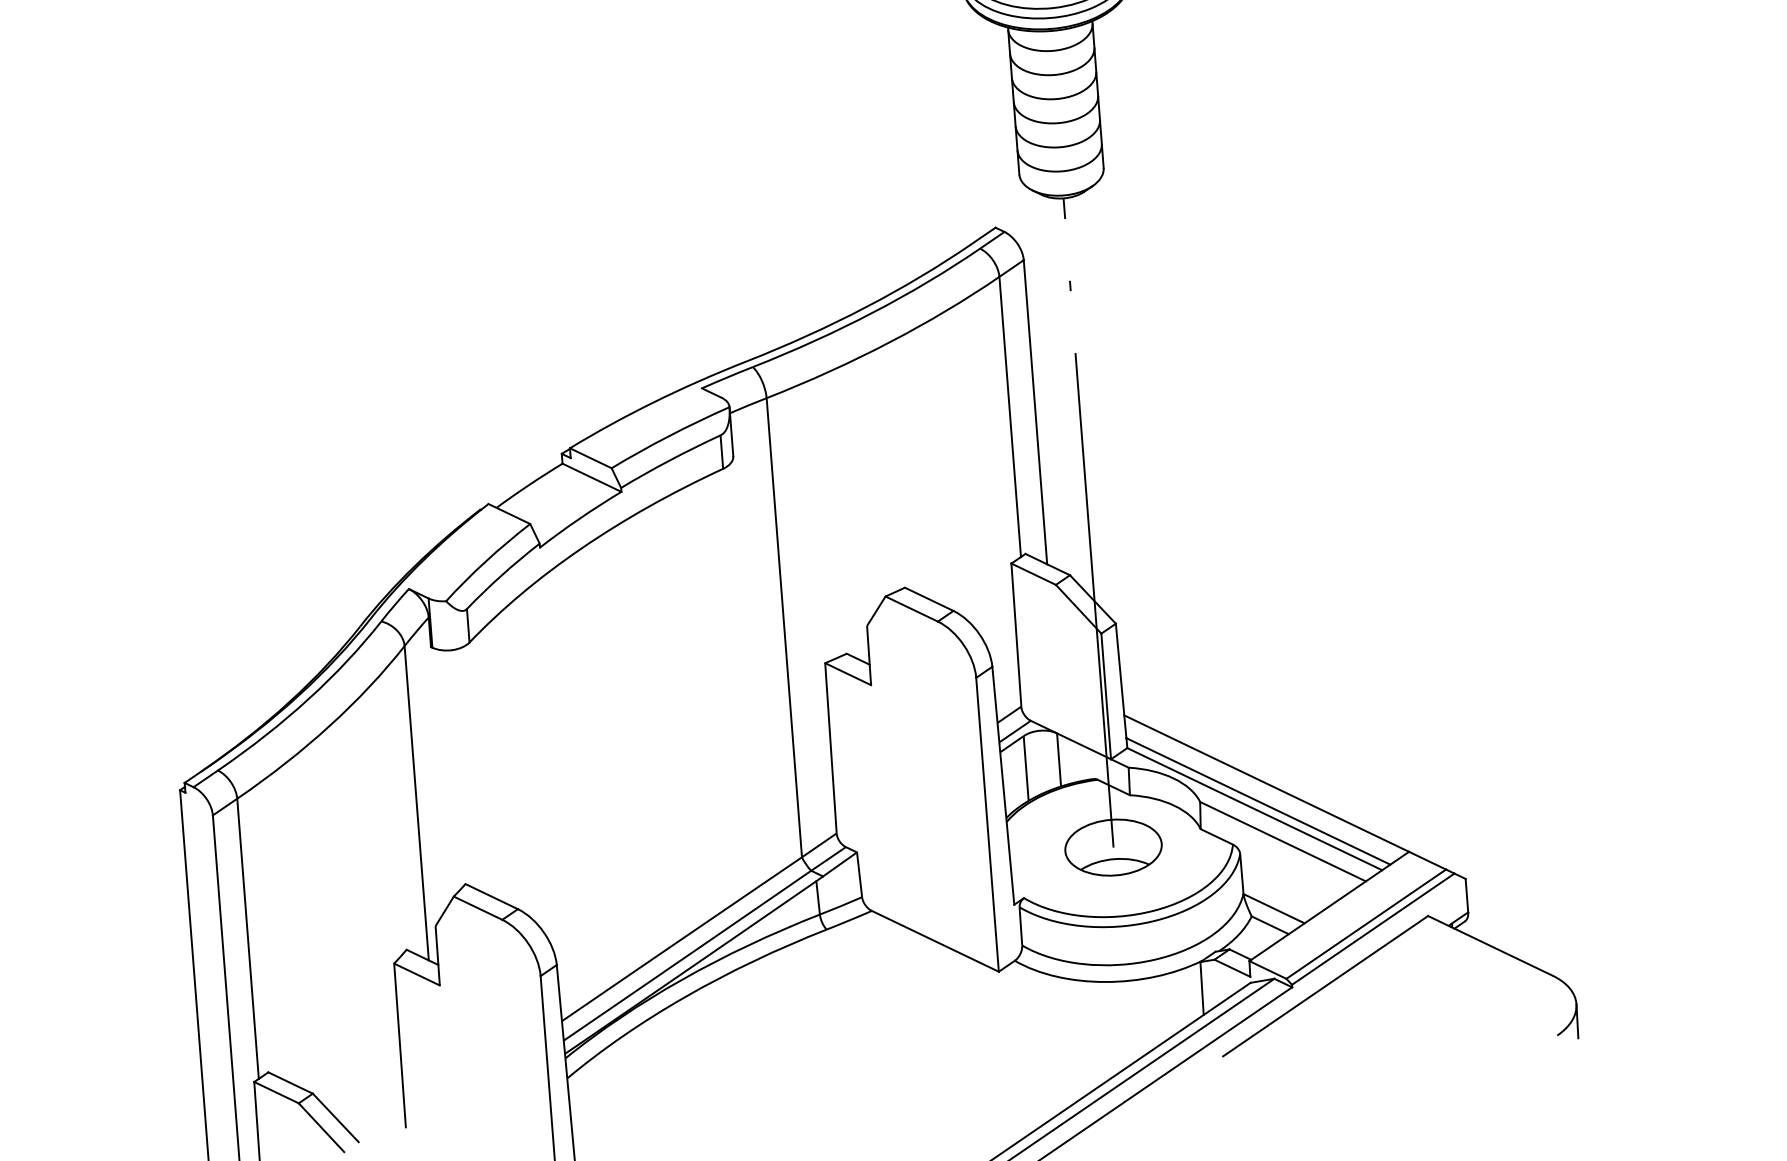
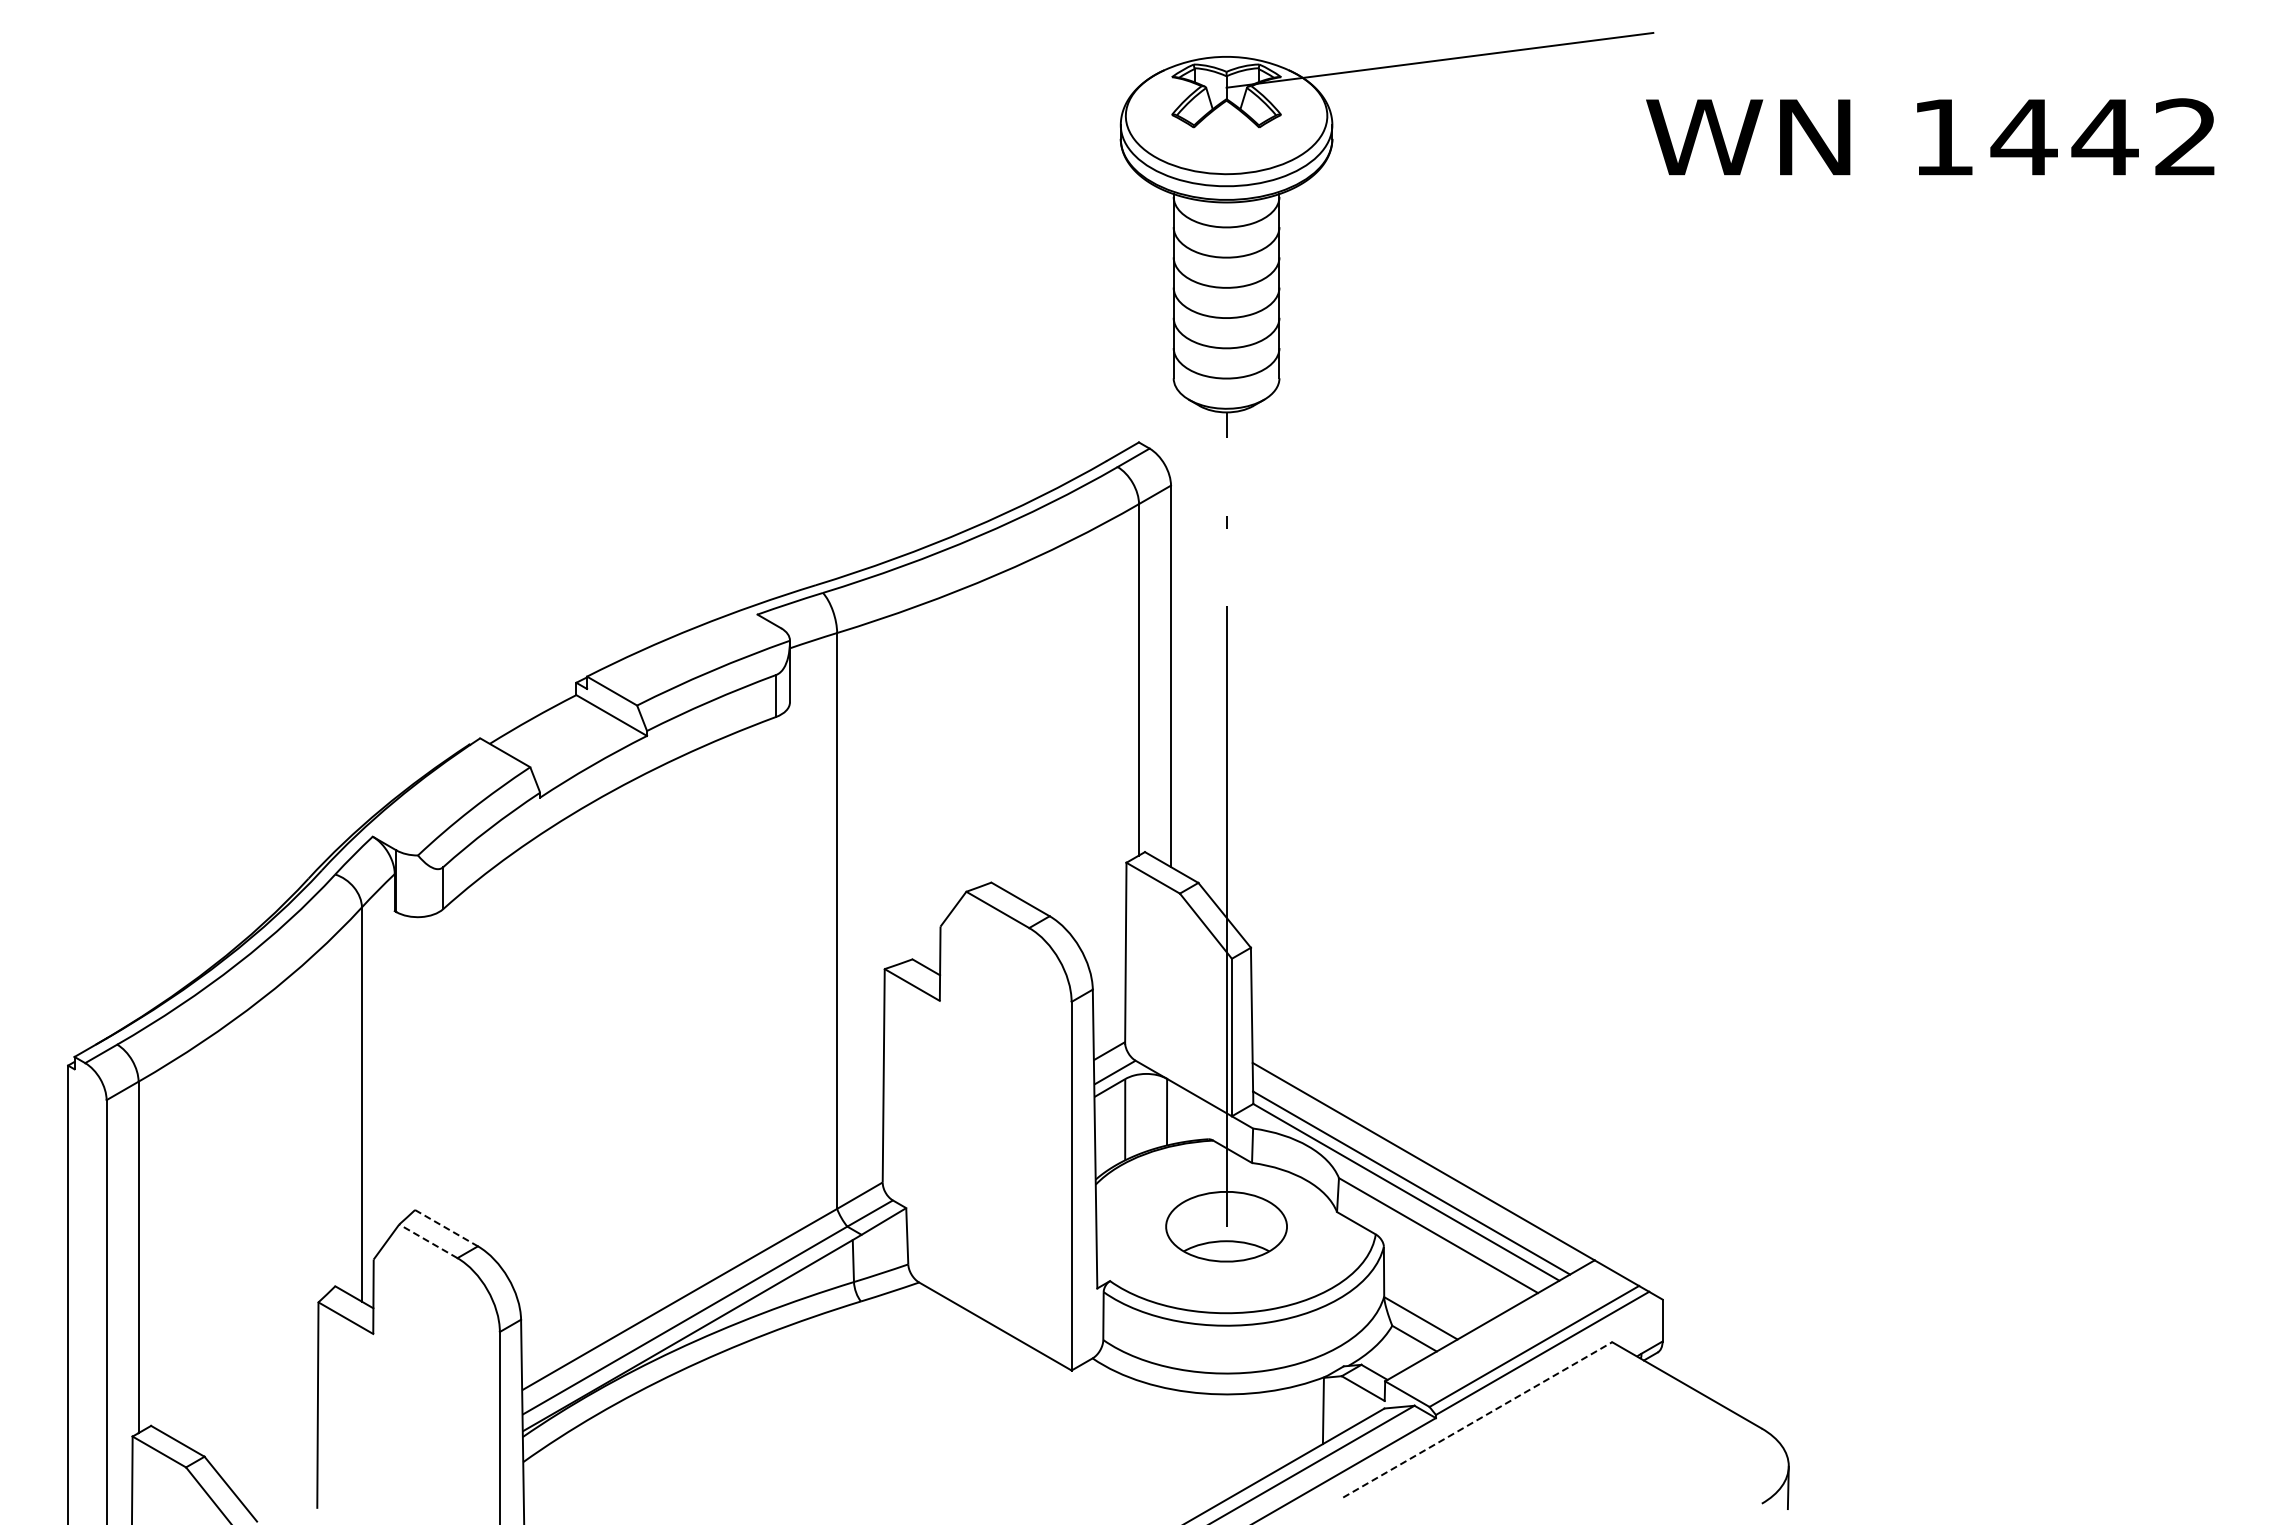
line: (491, 896) -> (446, 1228), solid -> dashed
line: (478, 908) -> (428, 1241), solid -> dashed
line: (1326, 985) -> (1478, 1419), solid -> dashed

